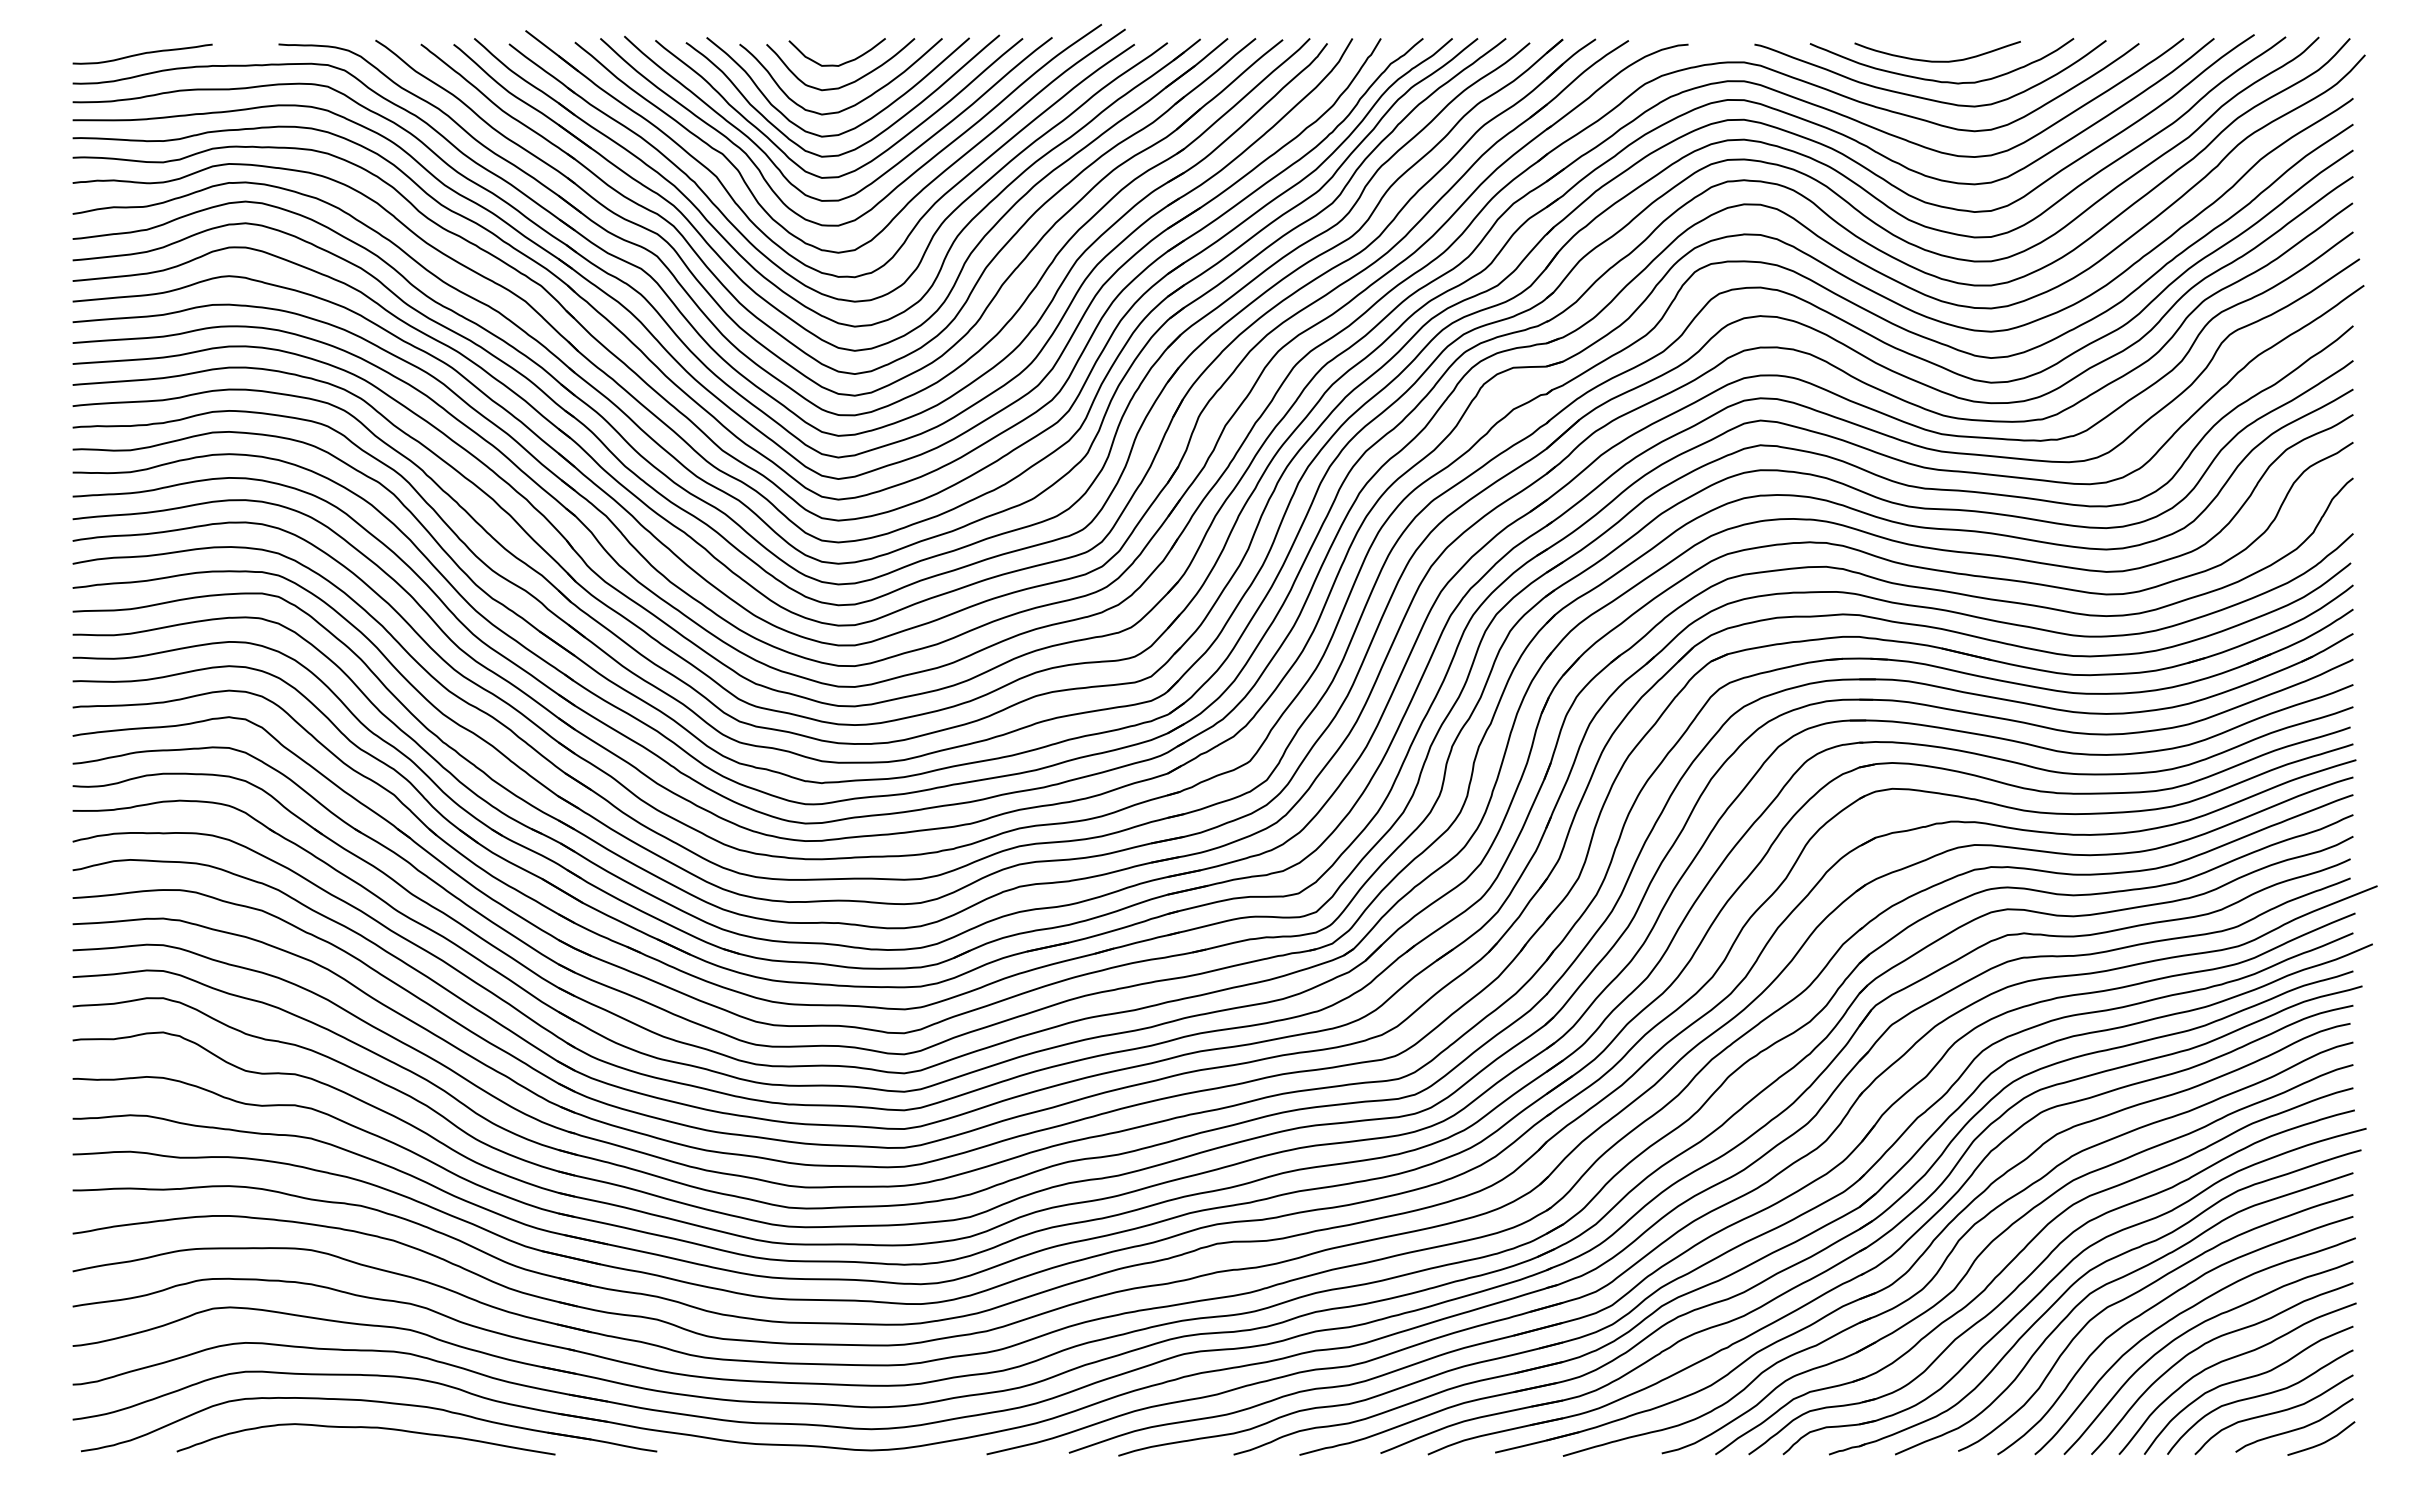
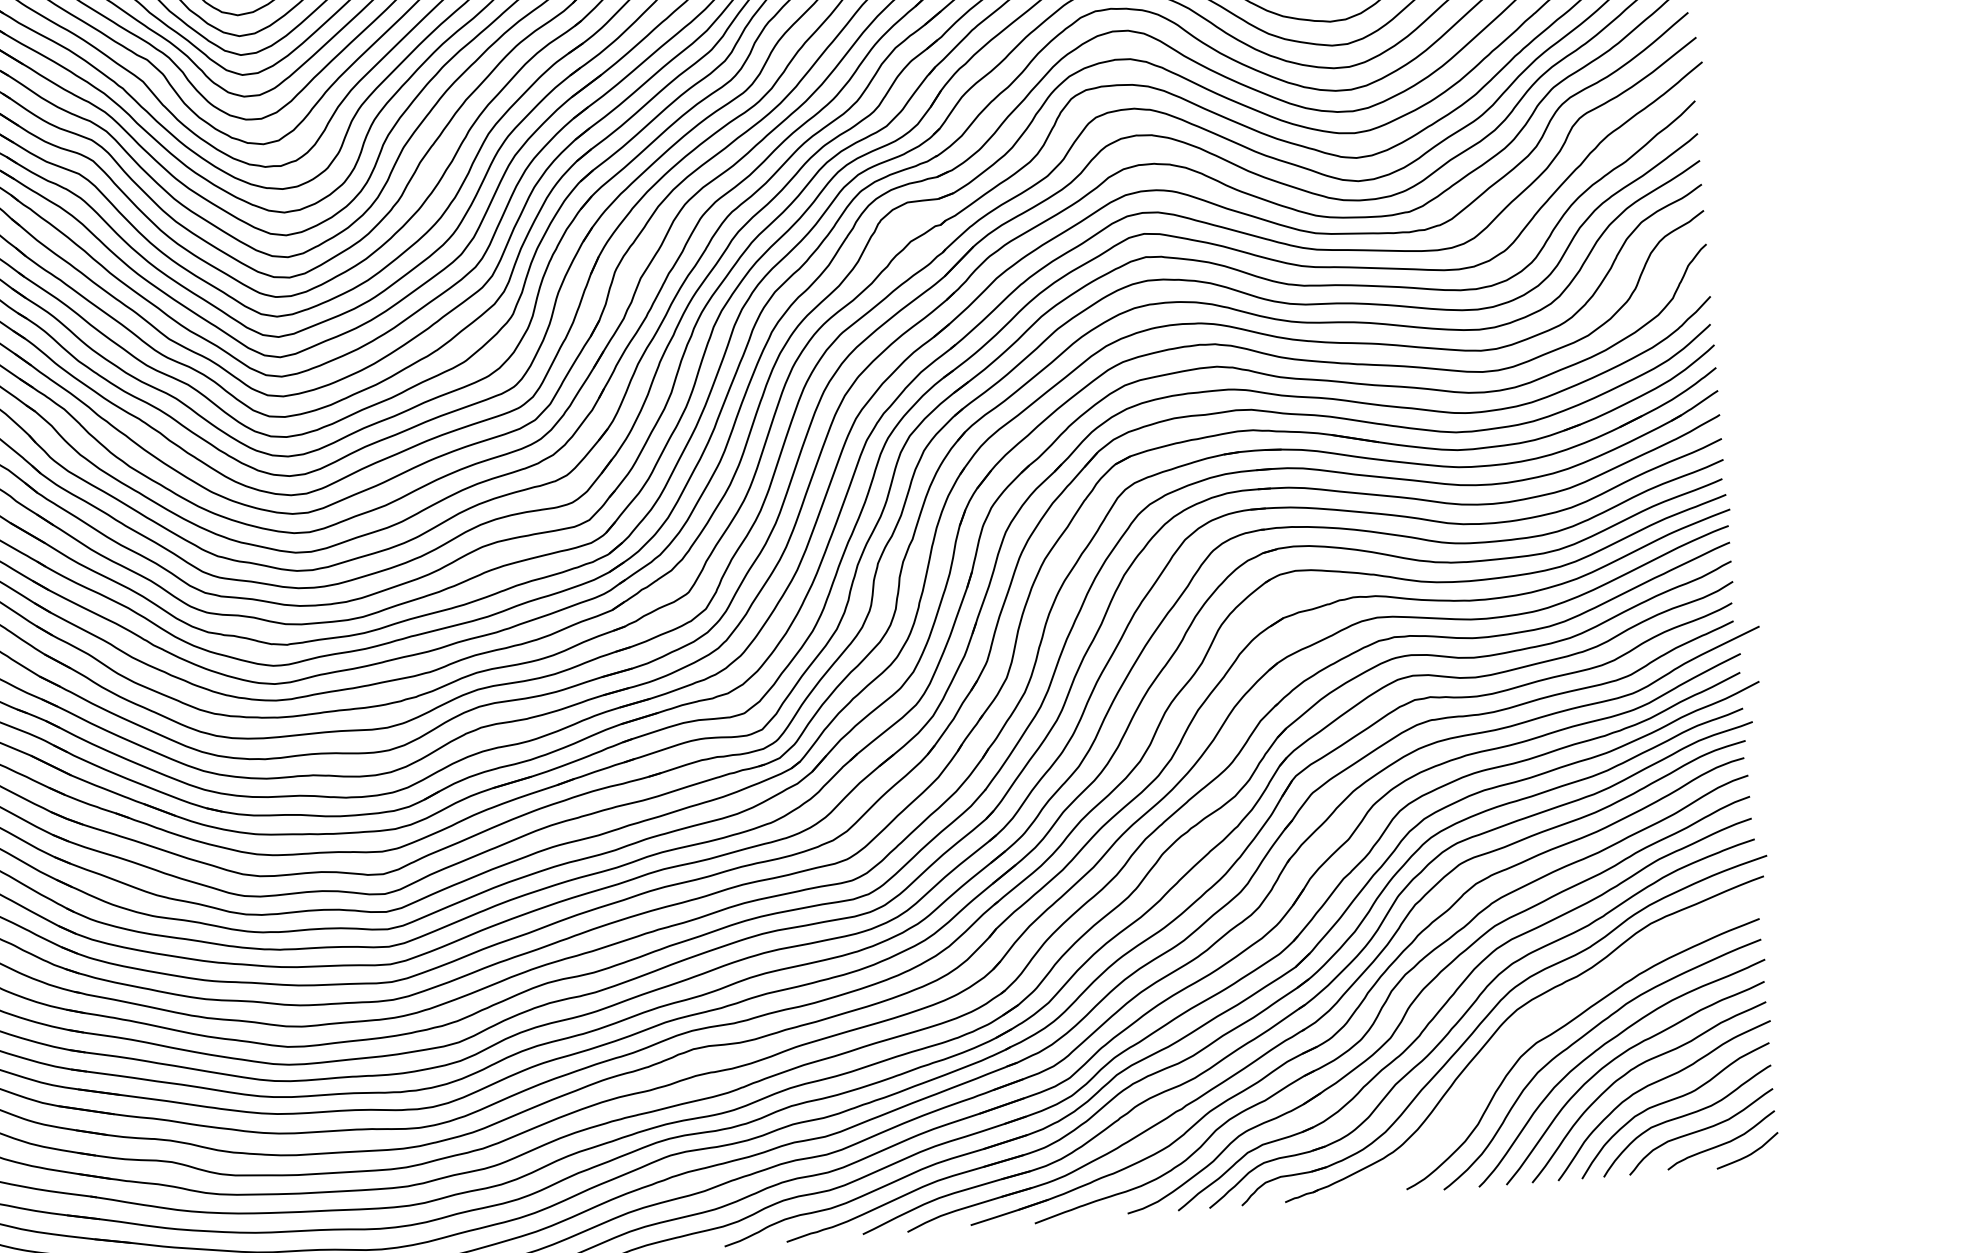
curve: (2113, 1282) -> (1540, 1019), removed

